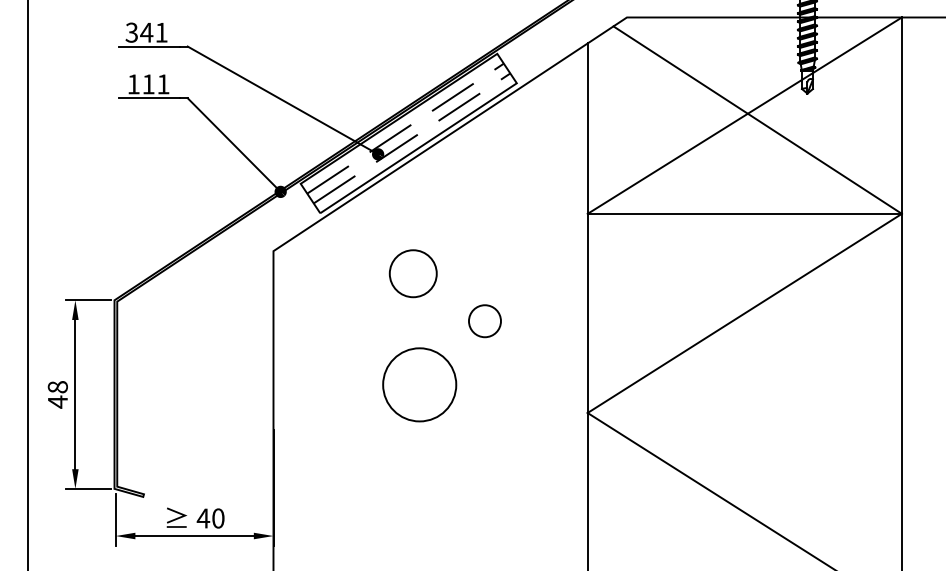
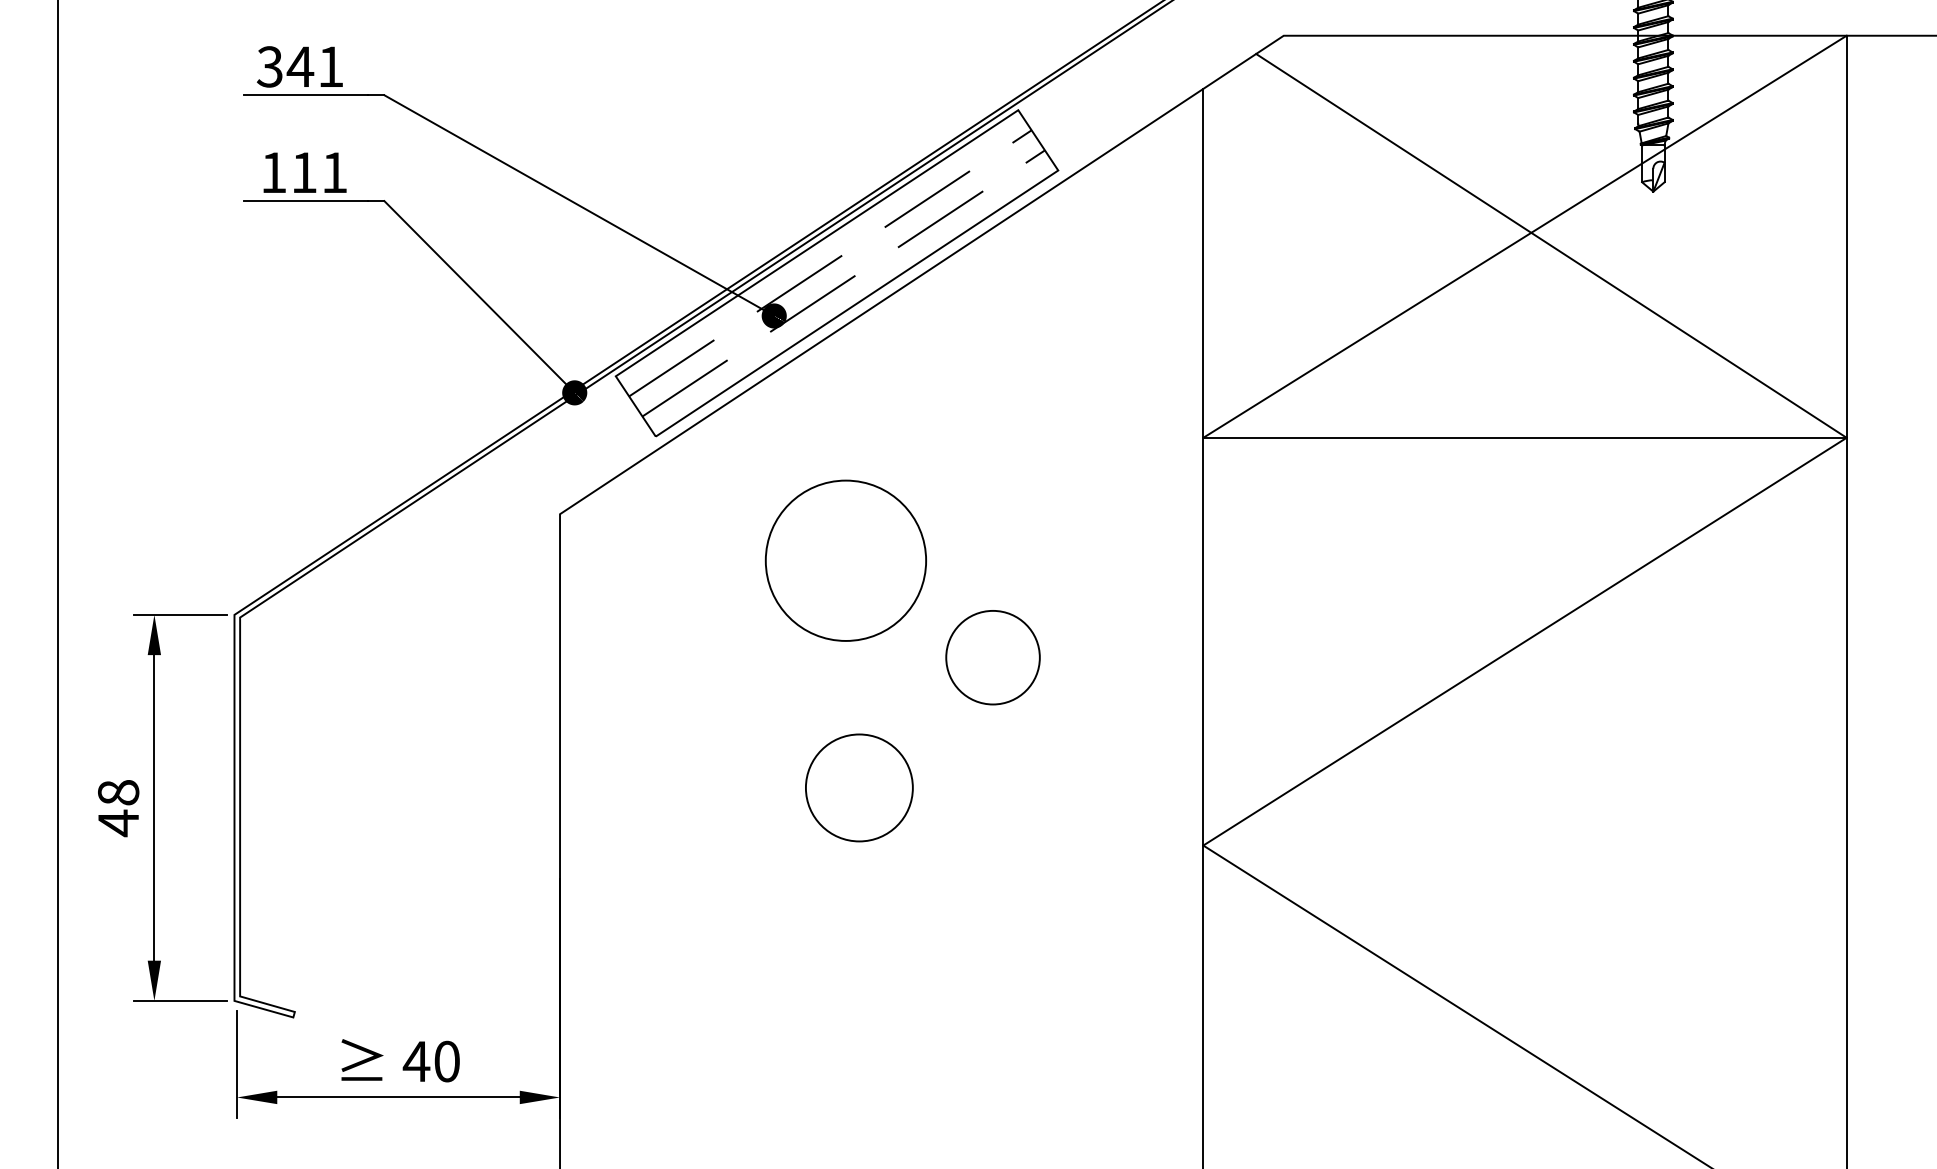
circle: (413, 273) -> (846, 559), size x1.67
circle: (484, 321) -> (992, 658), size x1.43
circle: (419, 384) -> (858, 787), size x0.71

